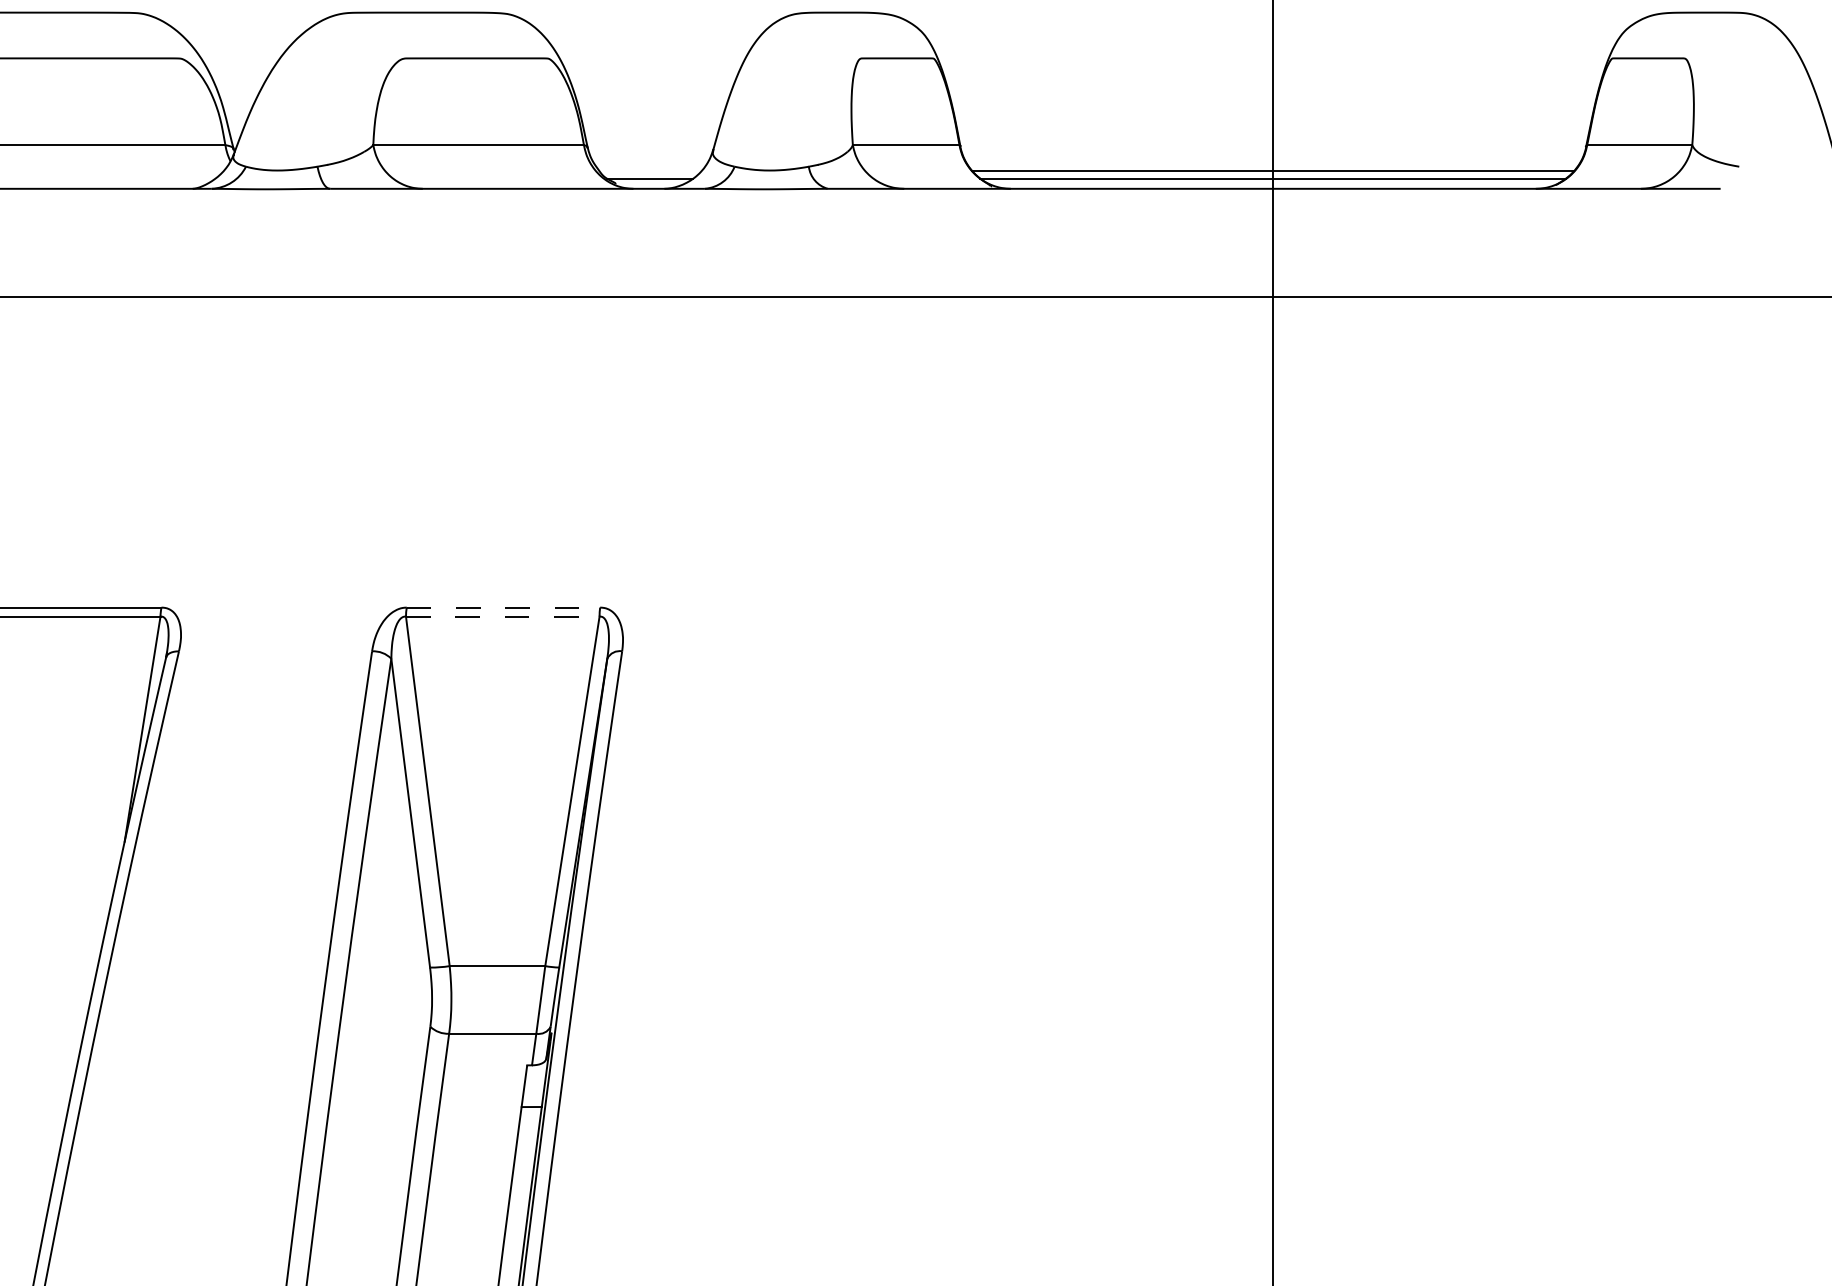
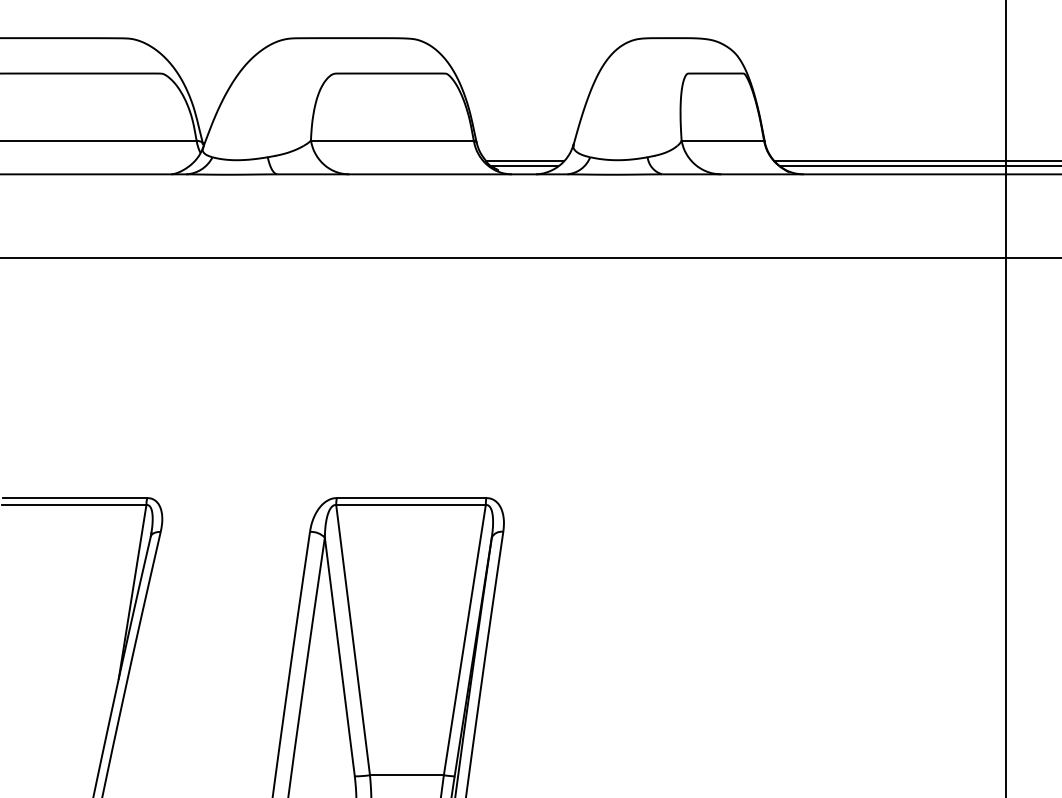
line: (650, 171) -> (525, 160), added
line: (503, 607) -> (411, 497), dashed -> solid
line: (502, 616) -> (410, 504), dashed -> solid

